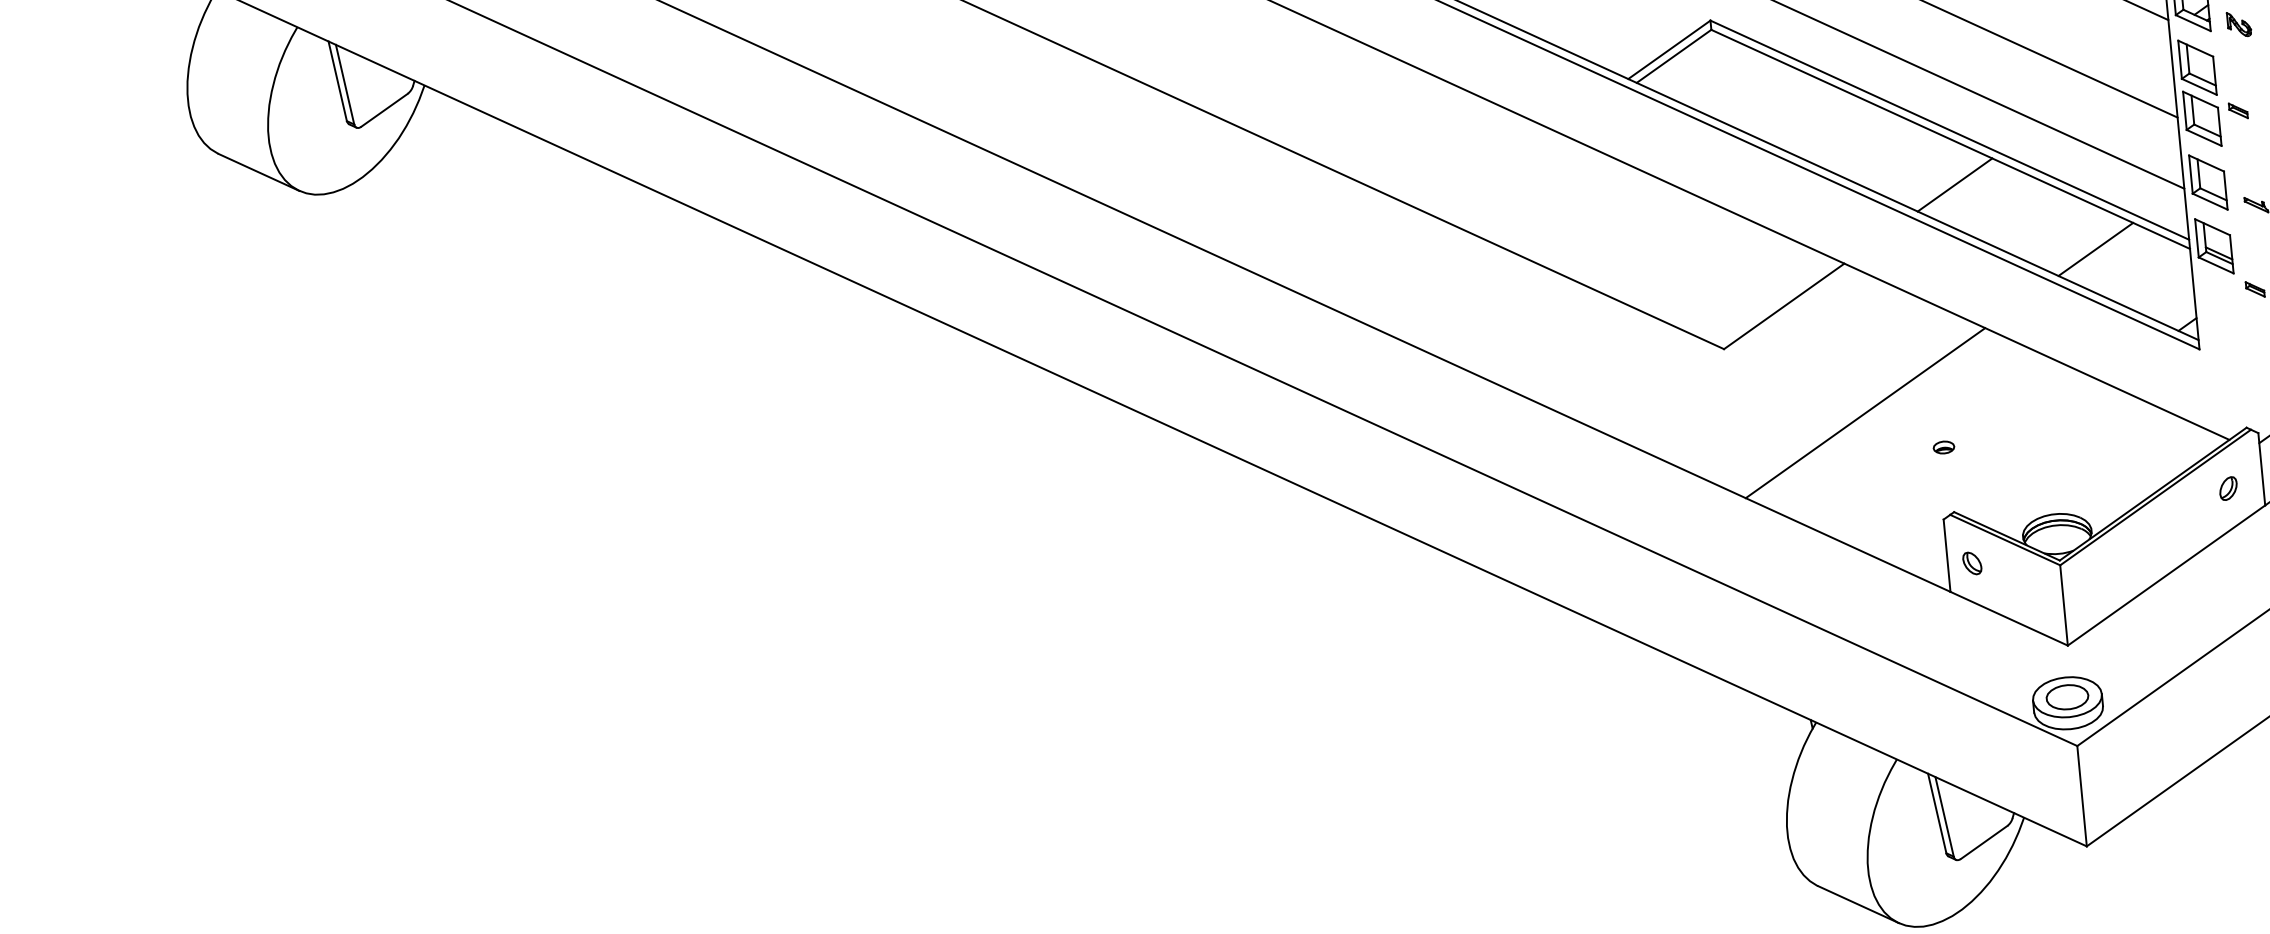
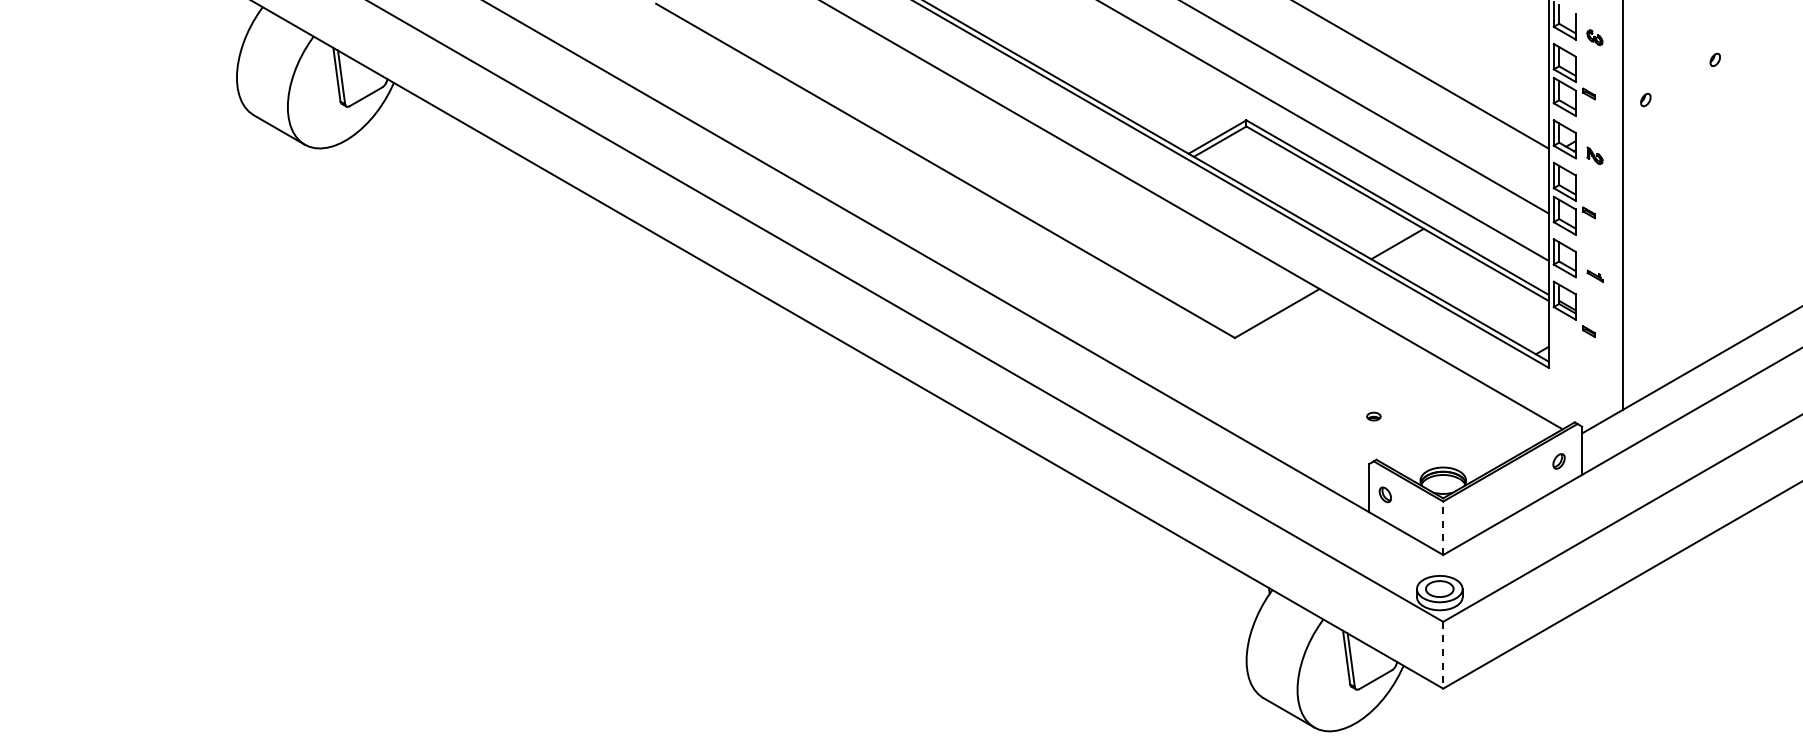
line: (2095, 249) -> (1486, 295), removed
line: (1864, 412) -> (1323, 388), removed
line: (2064, 605) -> (1443, 528), solid -> dashed
line: (2082, 796) -> (1443, 655), solid -> dashed

